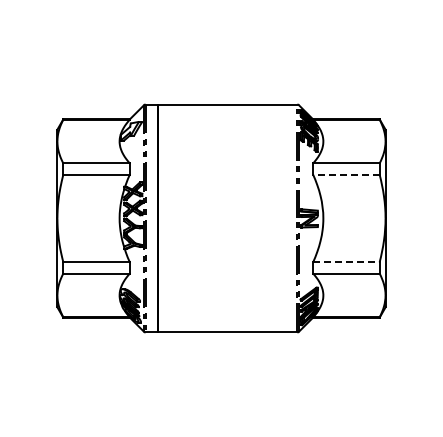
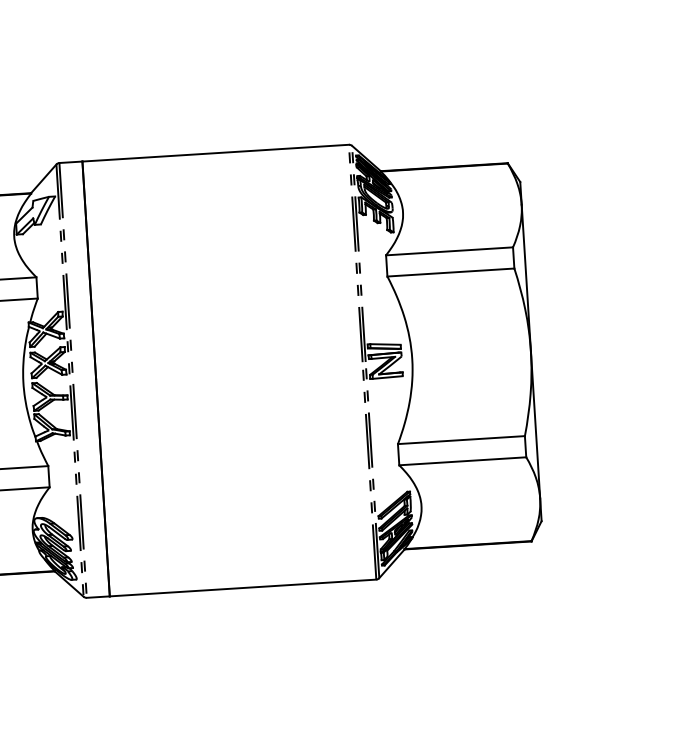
line: (345, 174) -> (449, 272), dashed -> solid
line: (346, 262) -> (461, 440), dashed -> solid

